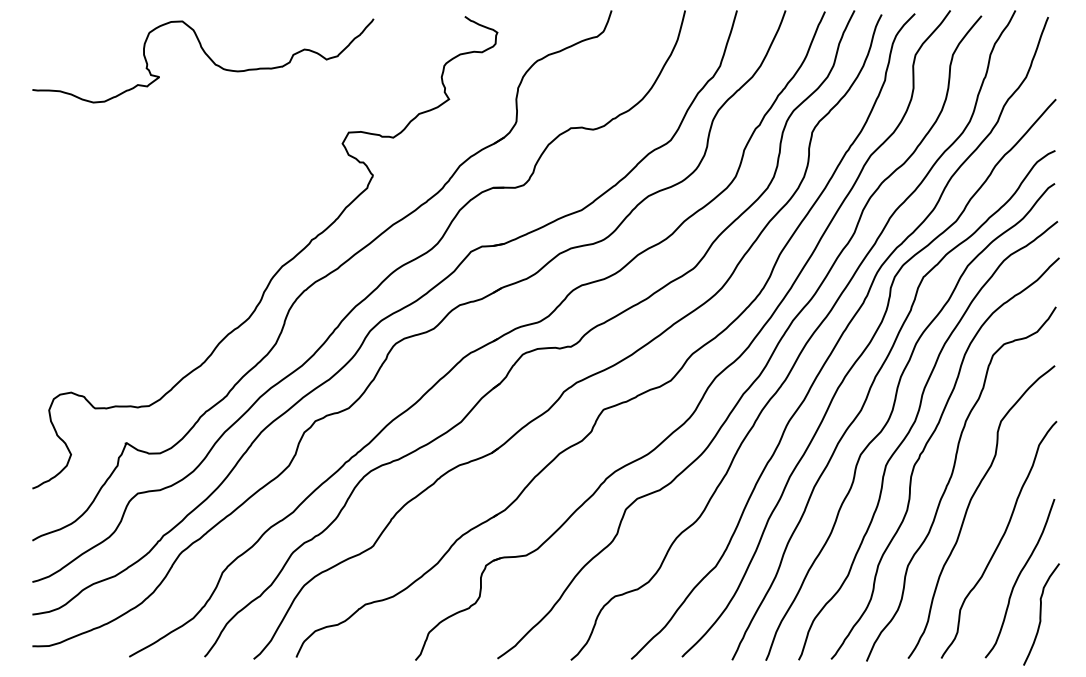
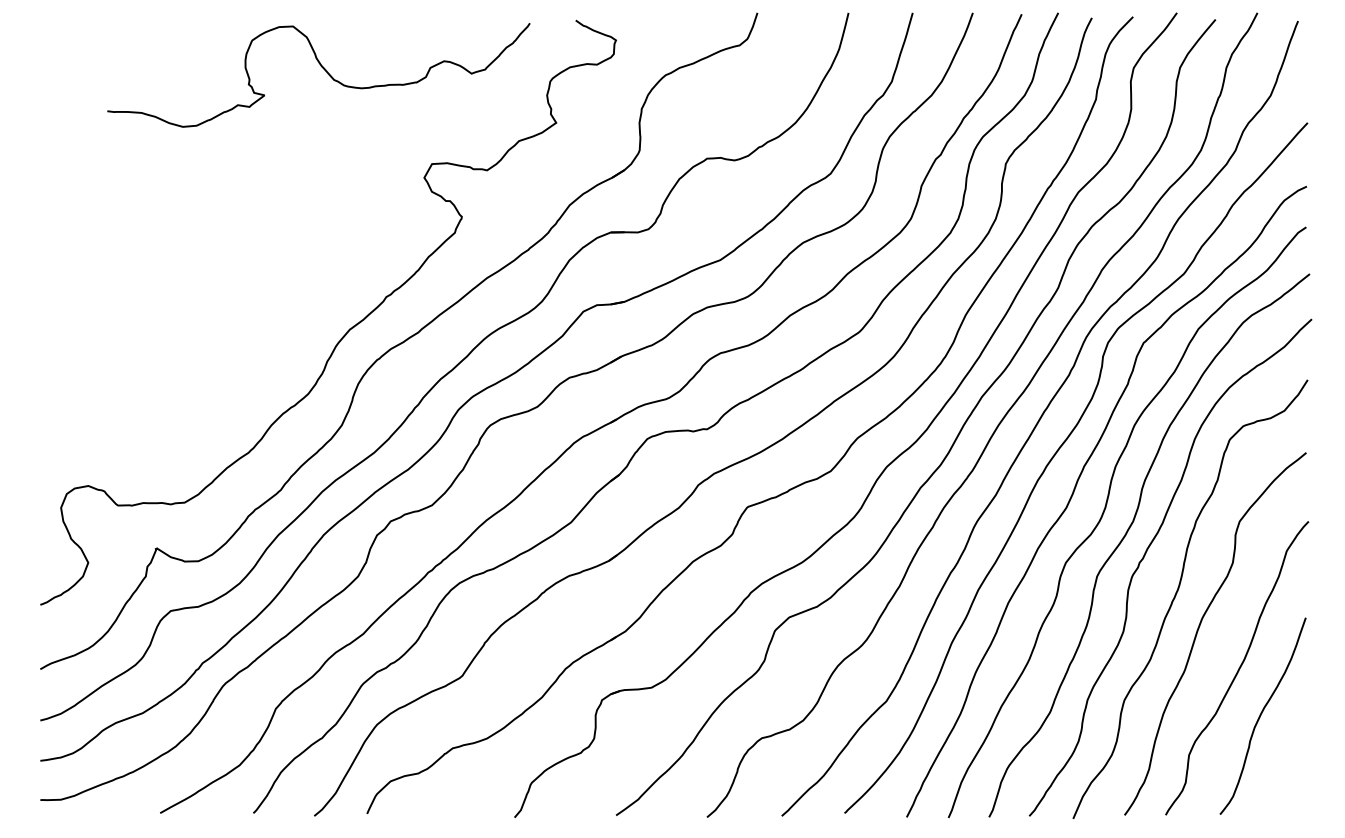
curve: (206, 56) -> (323, 69), moved
curve: (1041, 614) -> (1289, 760), removed

